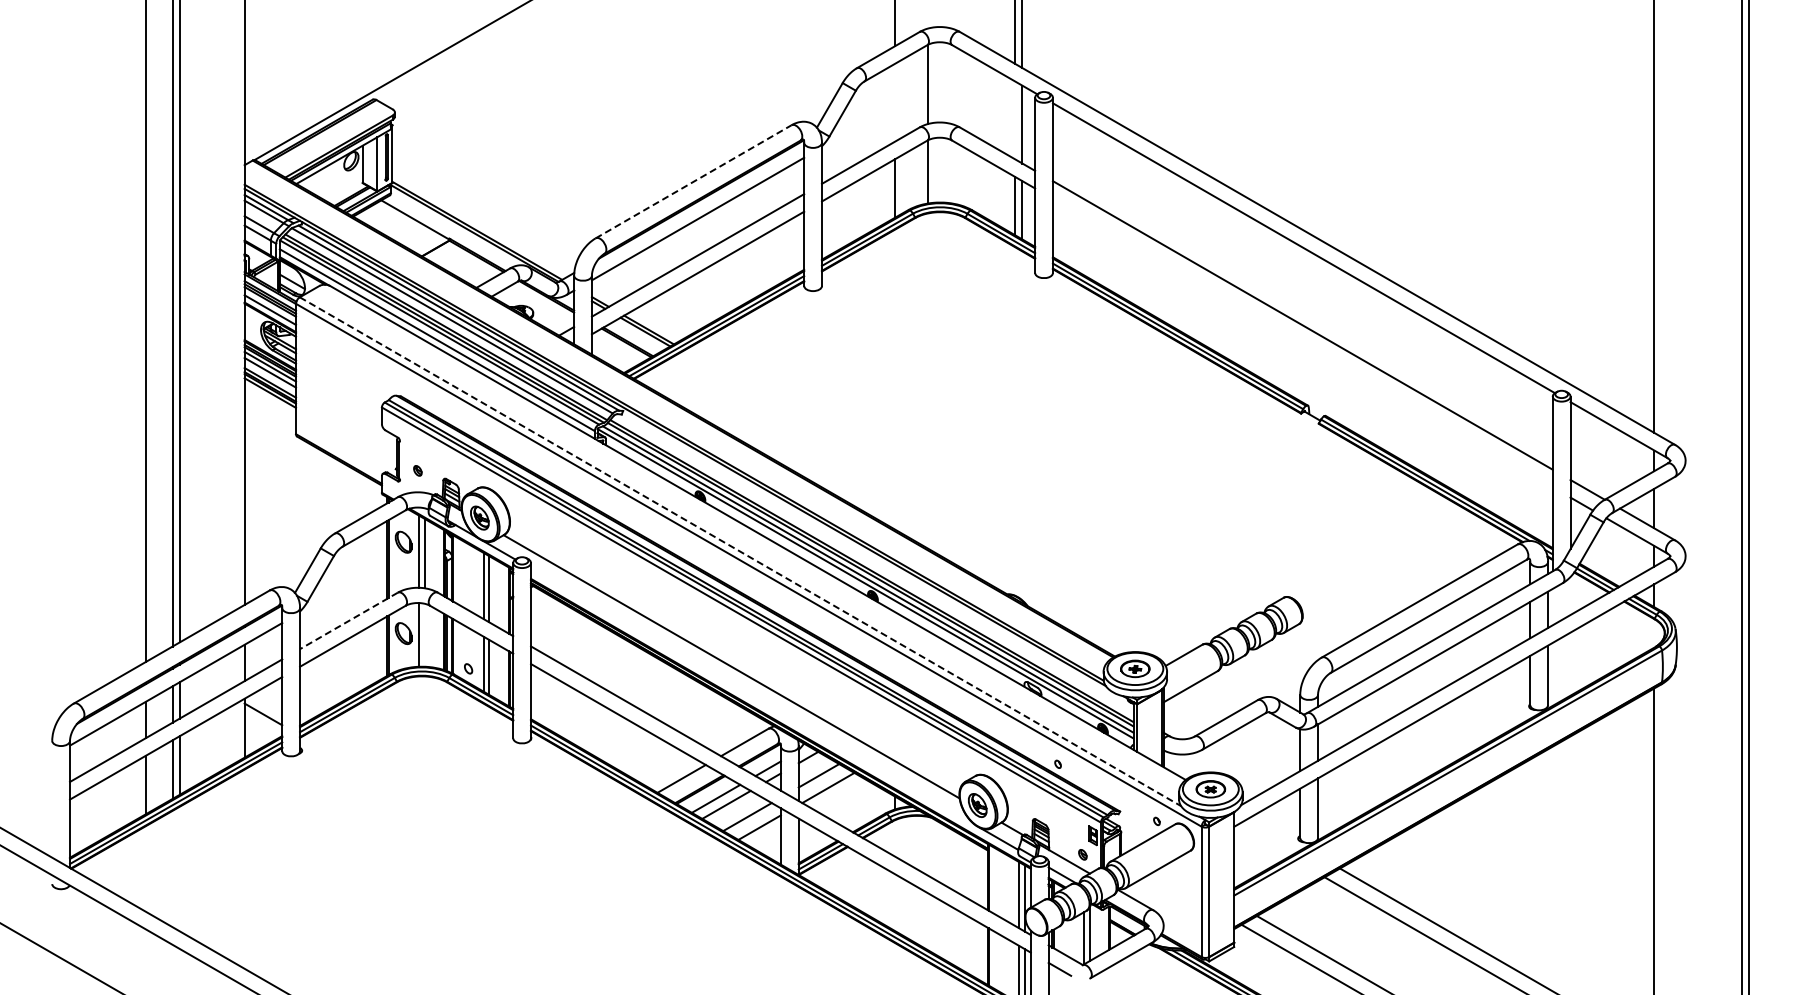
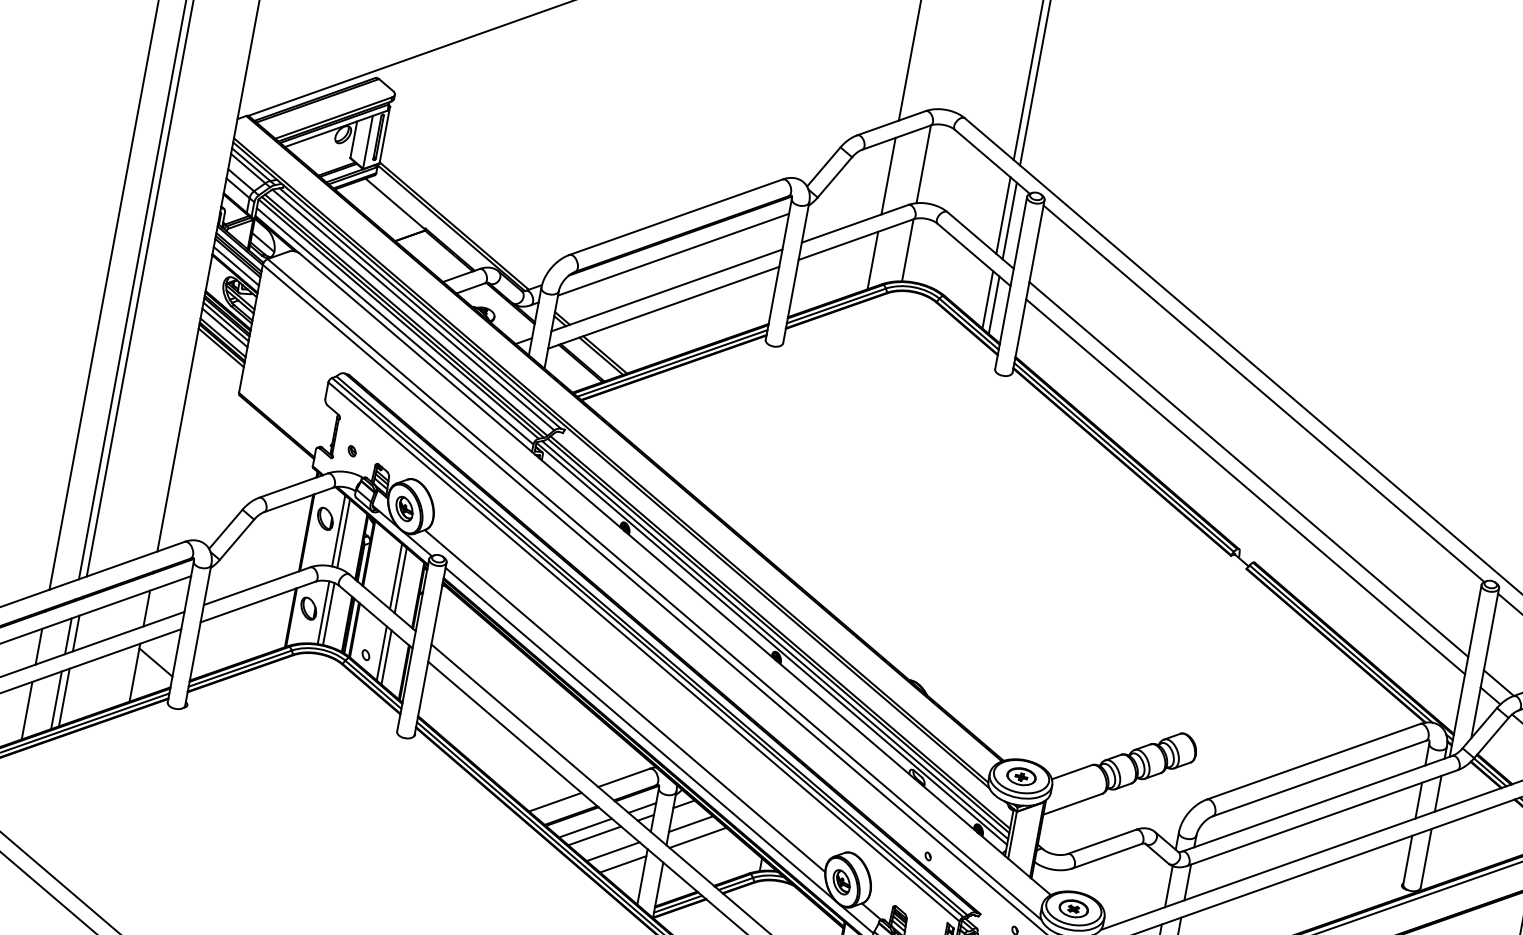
line: (895, 102) -> (888, 176), added
line: (1015, 120) -> (1003, 215), added
line: (694, 181) -> (676, 217), dashed -> solid
line: (1302, 342) -> (1245, 486), added
line: (740, 551) -> (654, 589), dashed -> solid
line: (348, 621) -> (256, 586), dashed -> solid
line: (424, 634) -> (328, 613), added
line: (753, 696) -> (641, 734), added

